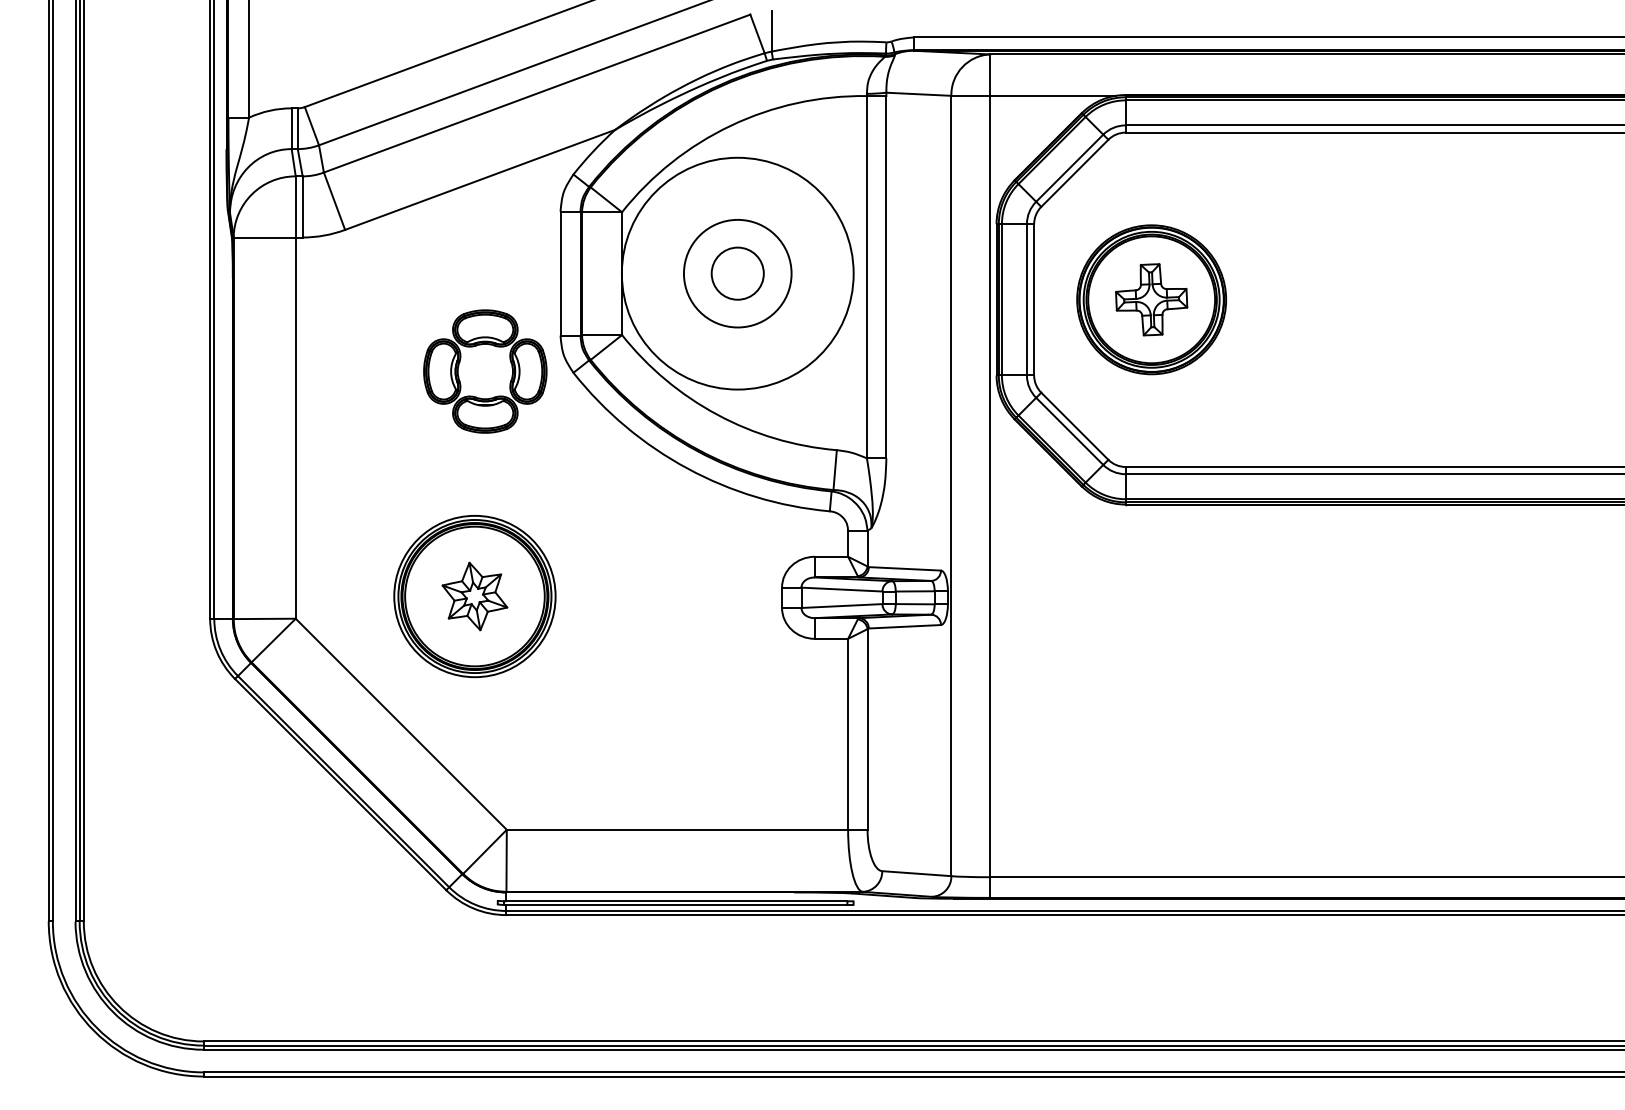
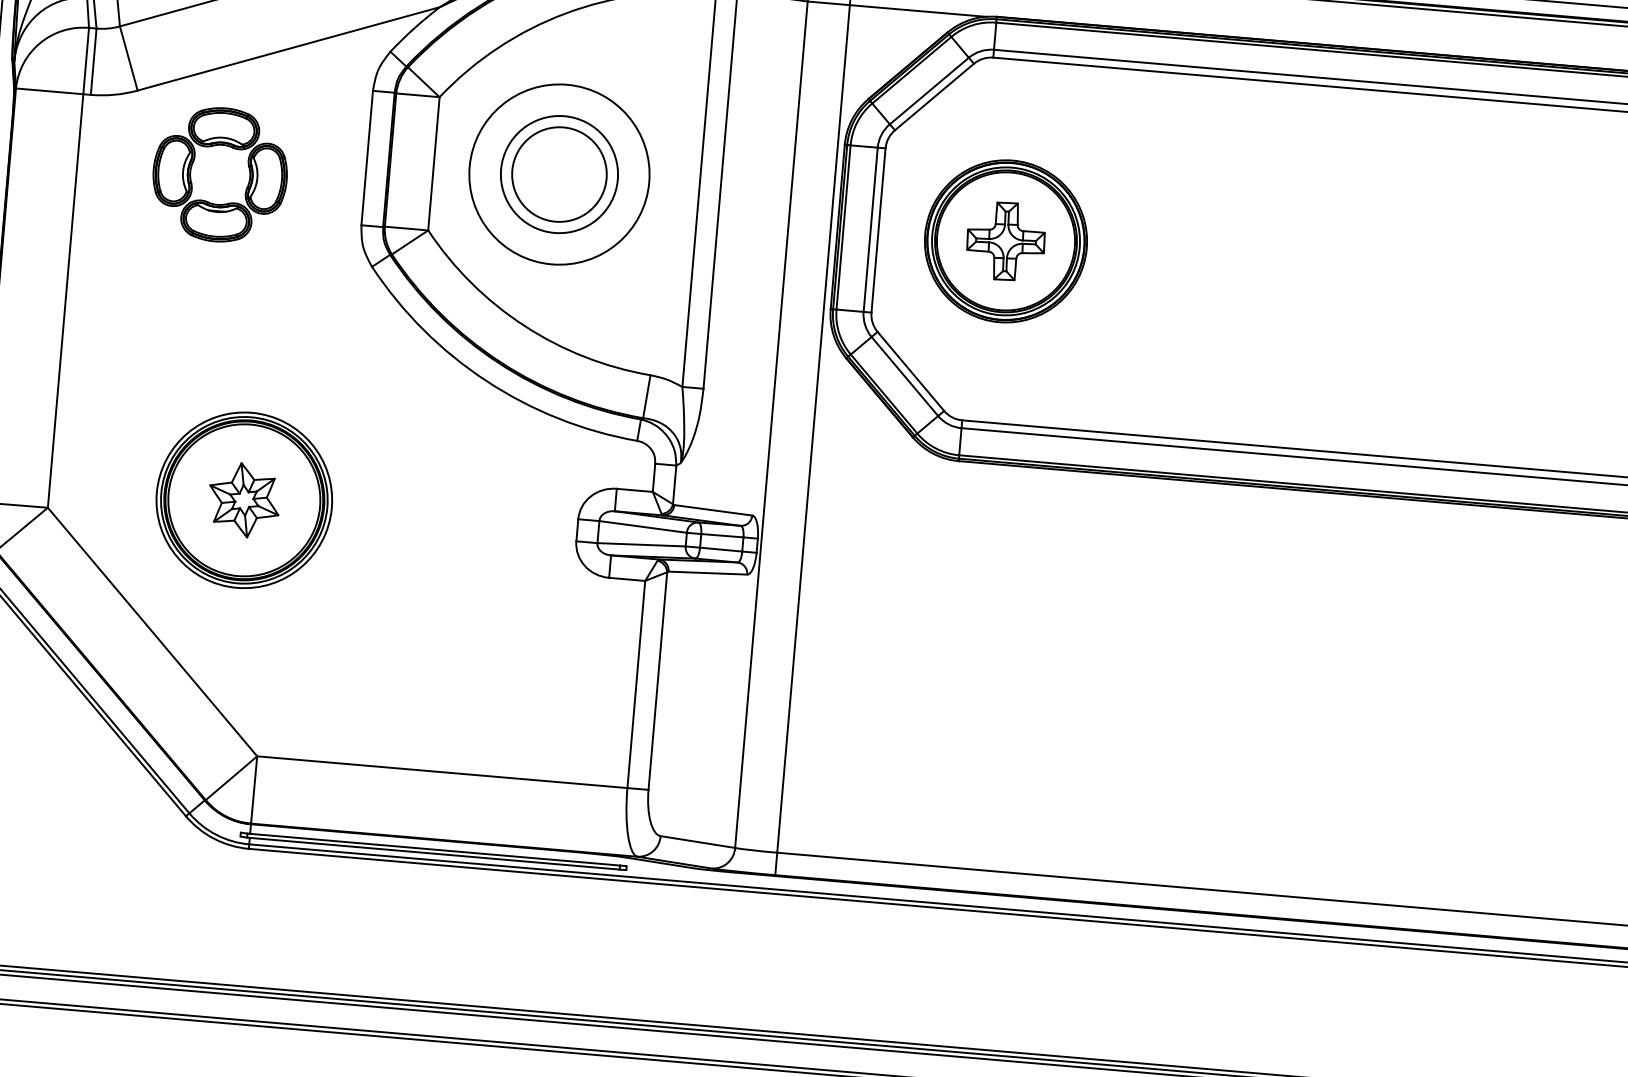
circle: (737, 273) -> (559, 174), size x0.71
circle: (737, 273) -> (559, 174), size x1.67
part: (485, 371) -> (220, 174), moved

